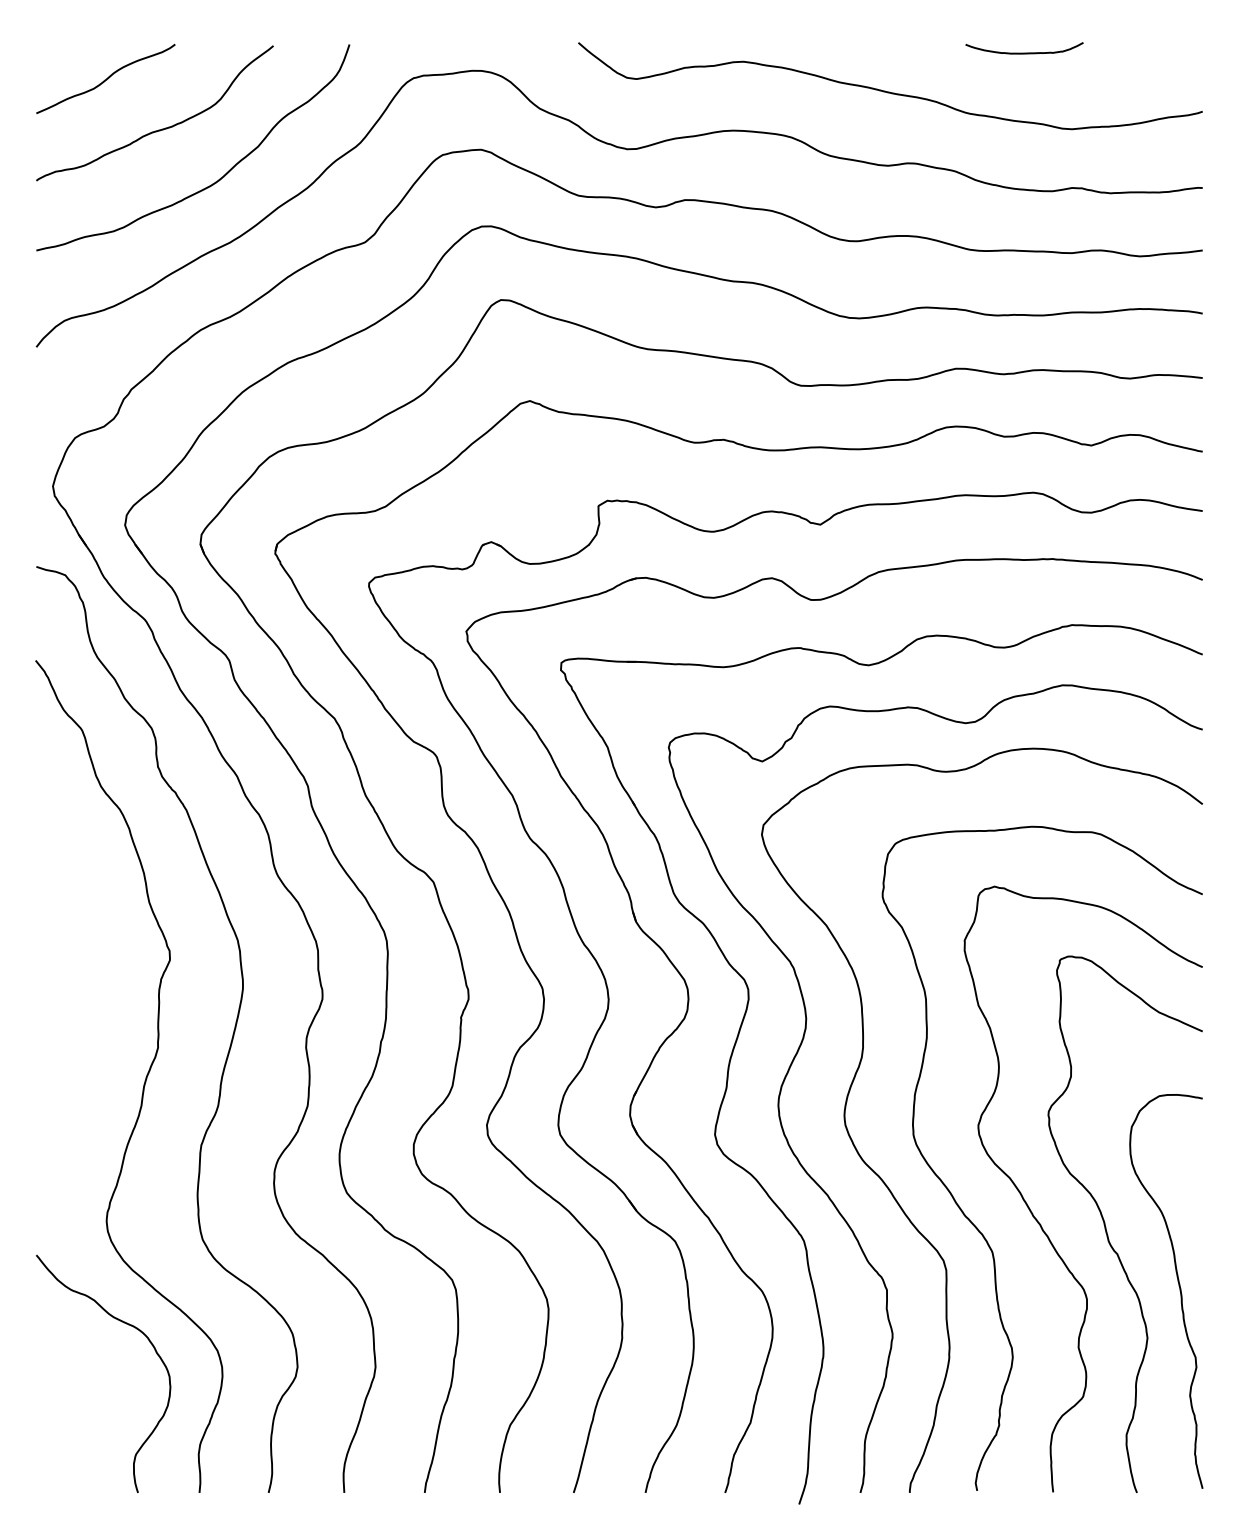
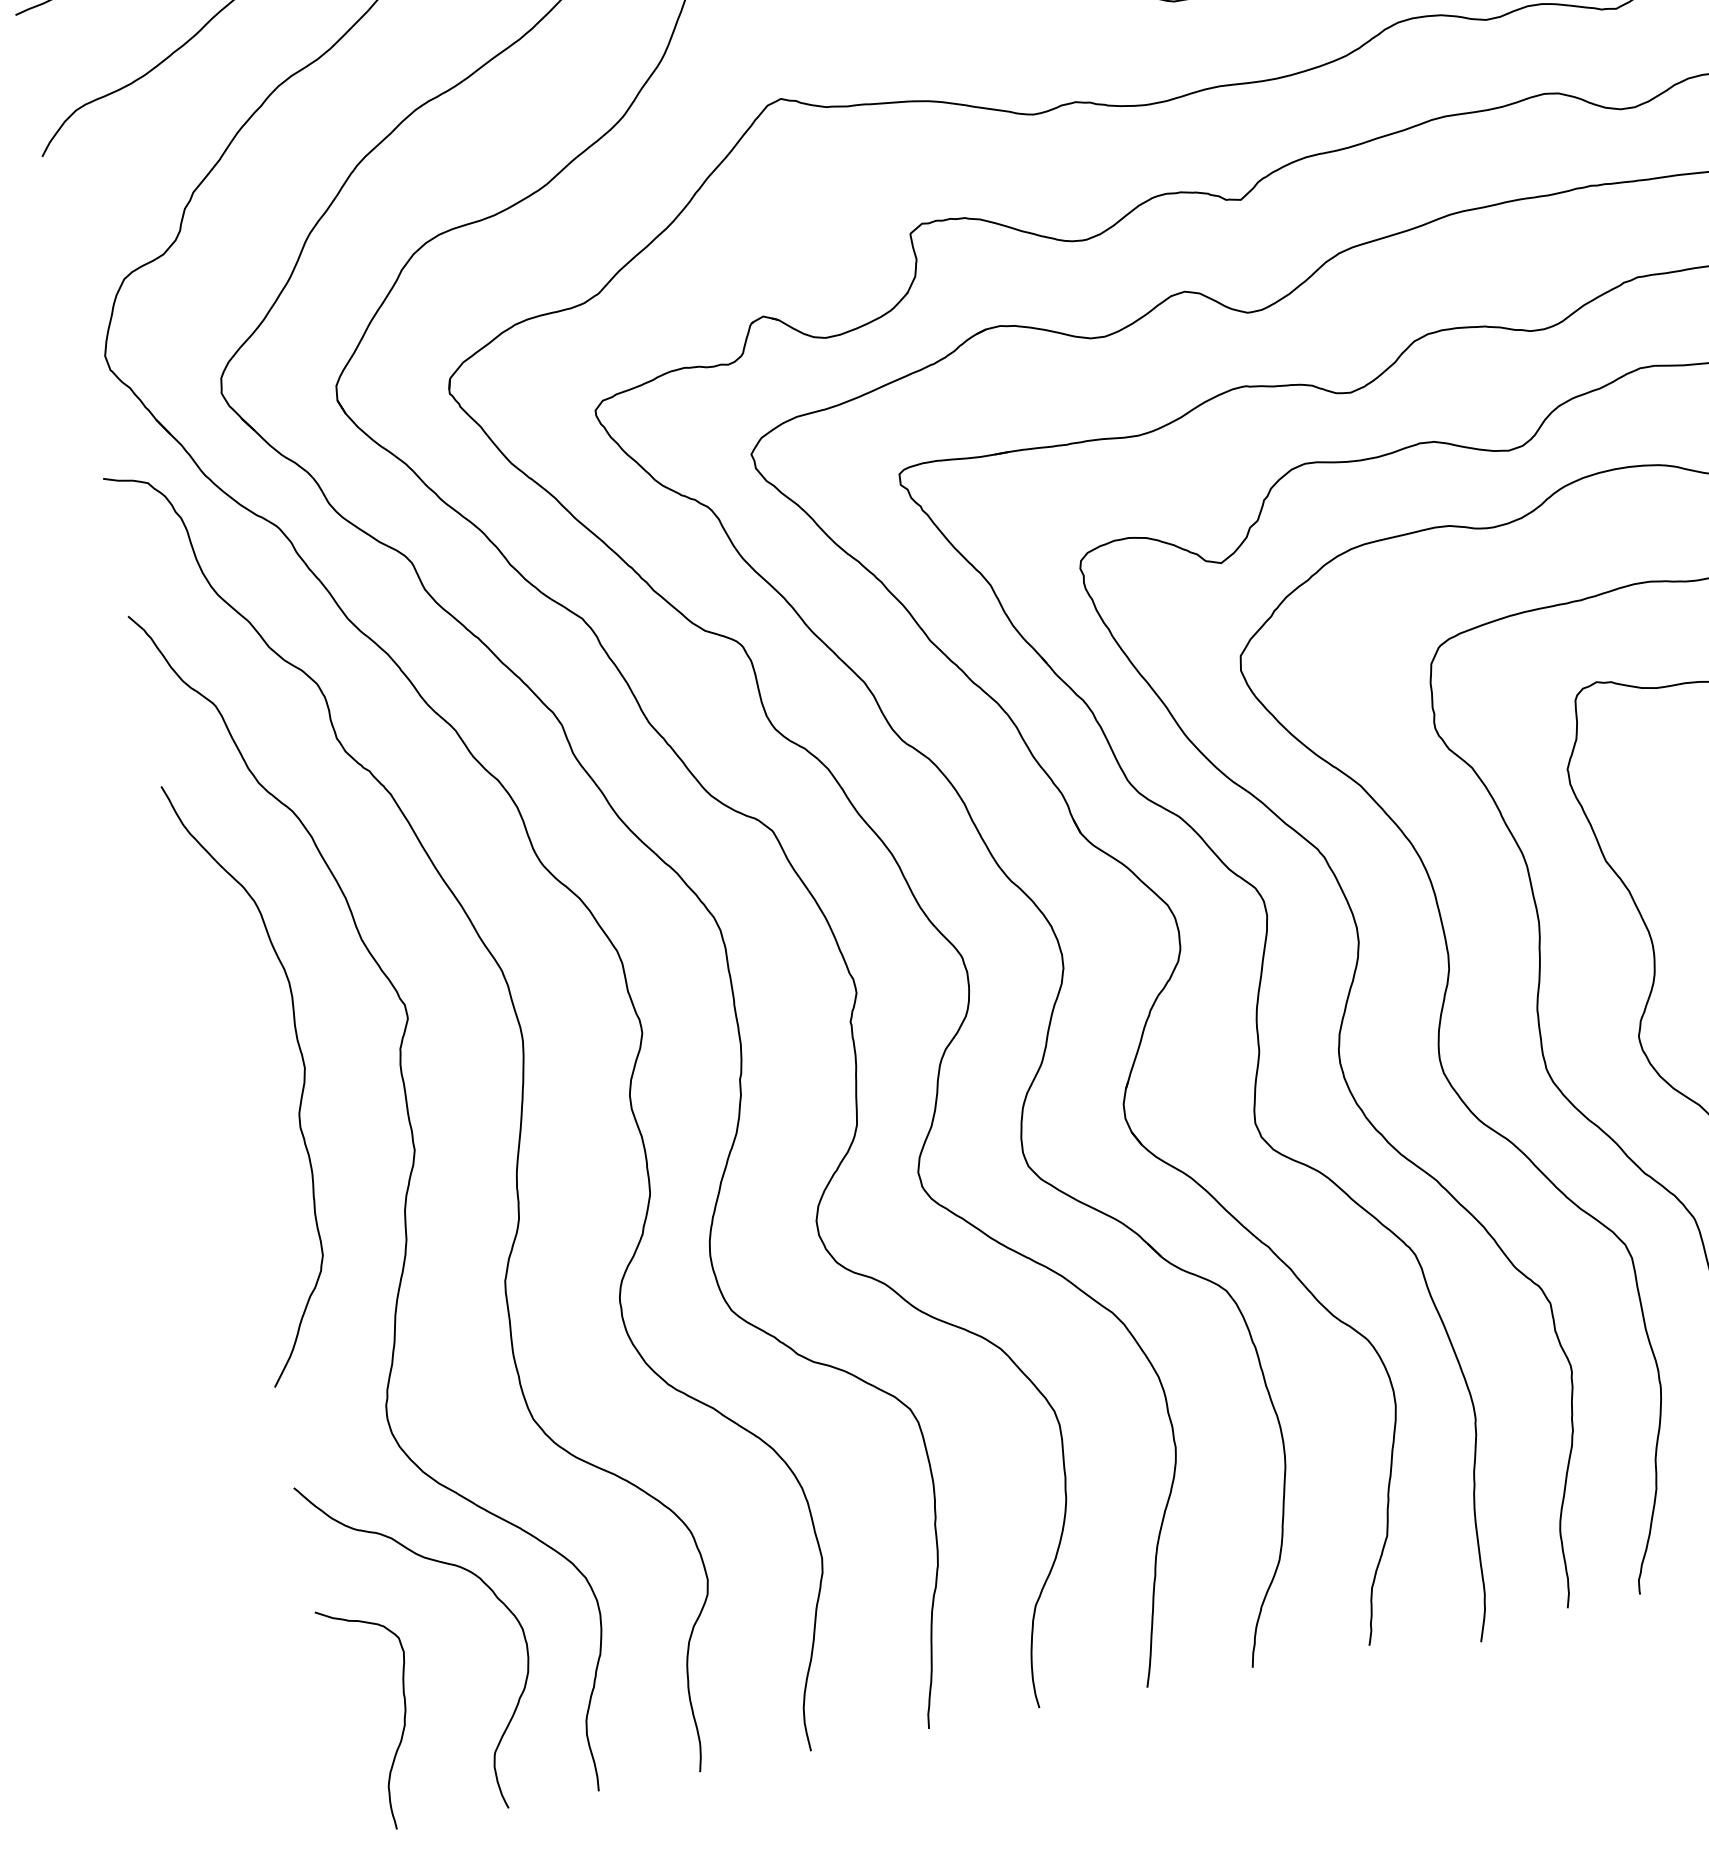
curve: (92, 989) -> (302, 1082), added
curve: (79, 1421) -> (403, 1719), added

